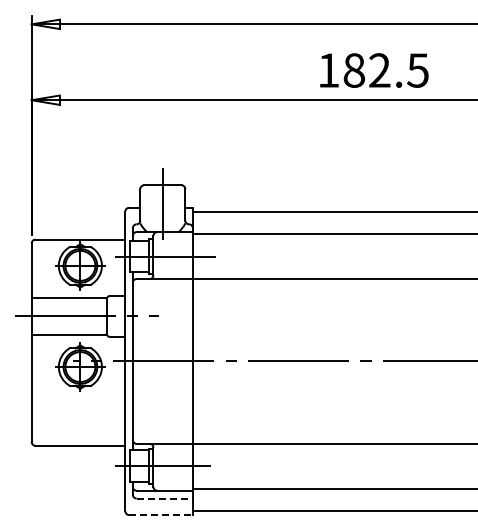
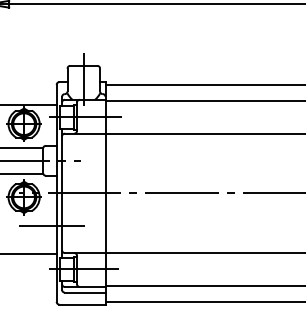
line: (117, 406) -> (50, 225), added
line: (165, 498) -> (85, 292), dashed -> solid
line: (160, 515) -> (82, 304), dashed -> solid

